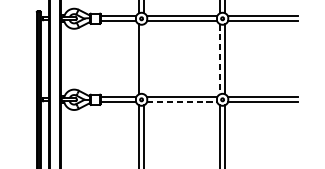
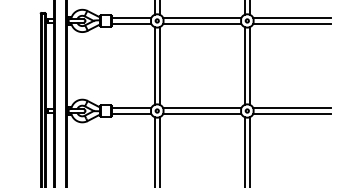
line: (143, 58) -> (159, 65), added
line: (220, 58) -> (244, 65), dashed -> solid
line: (182, 102) -> (202, 113), dashed -> solid

